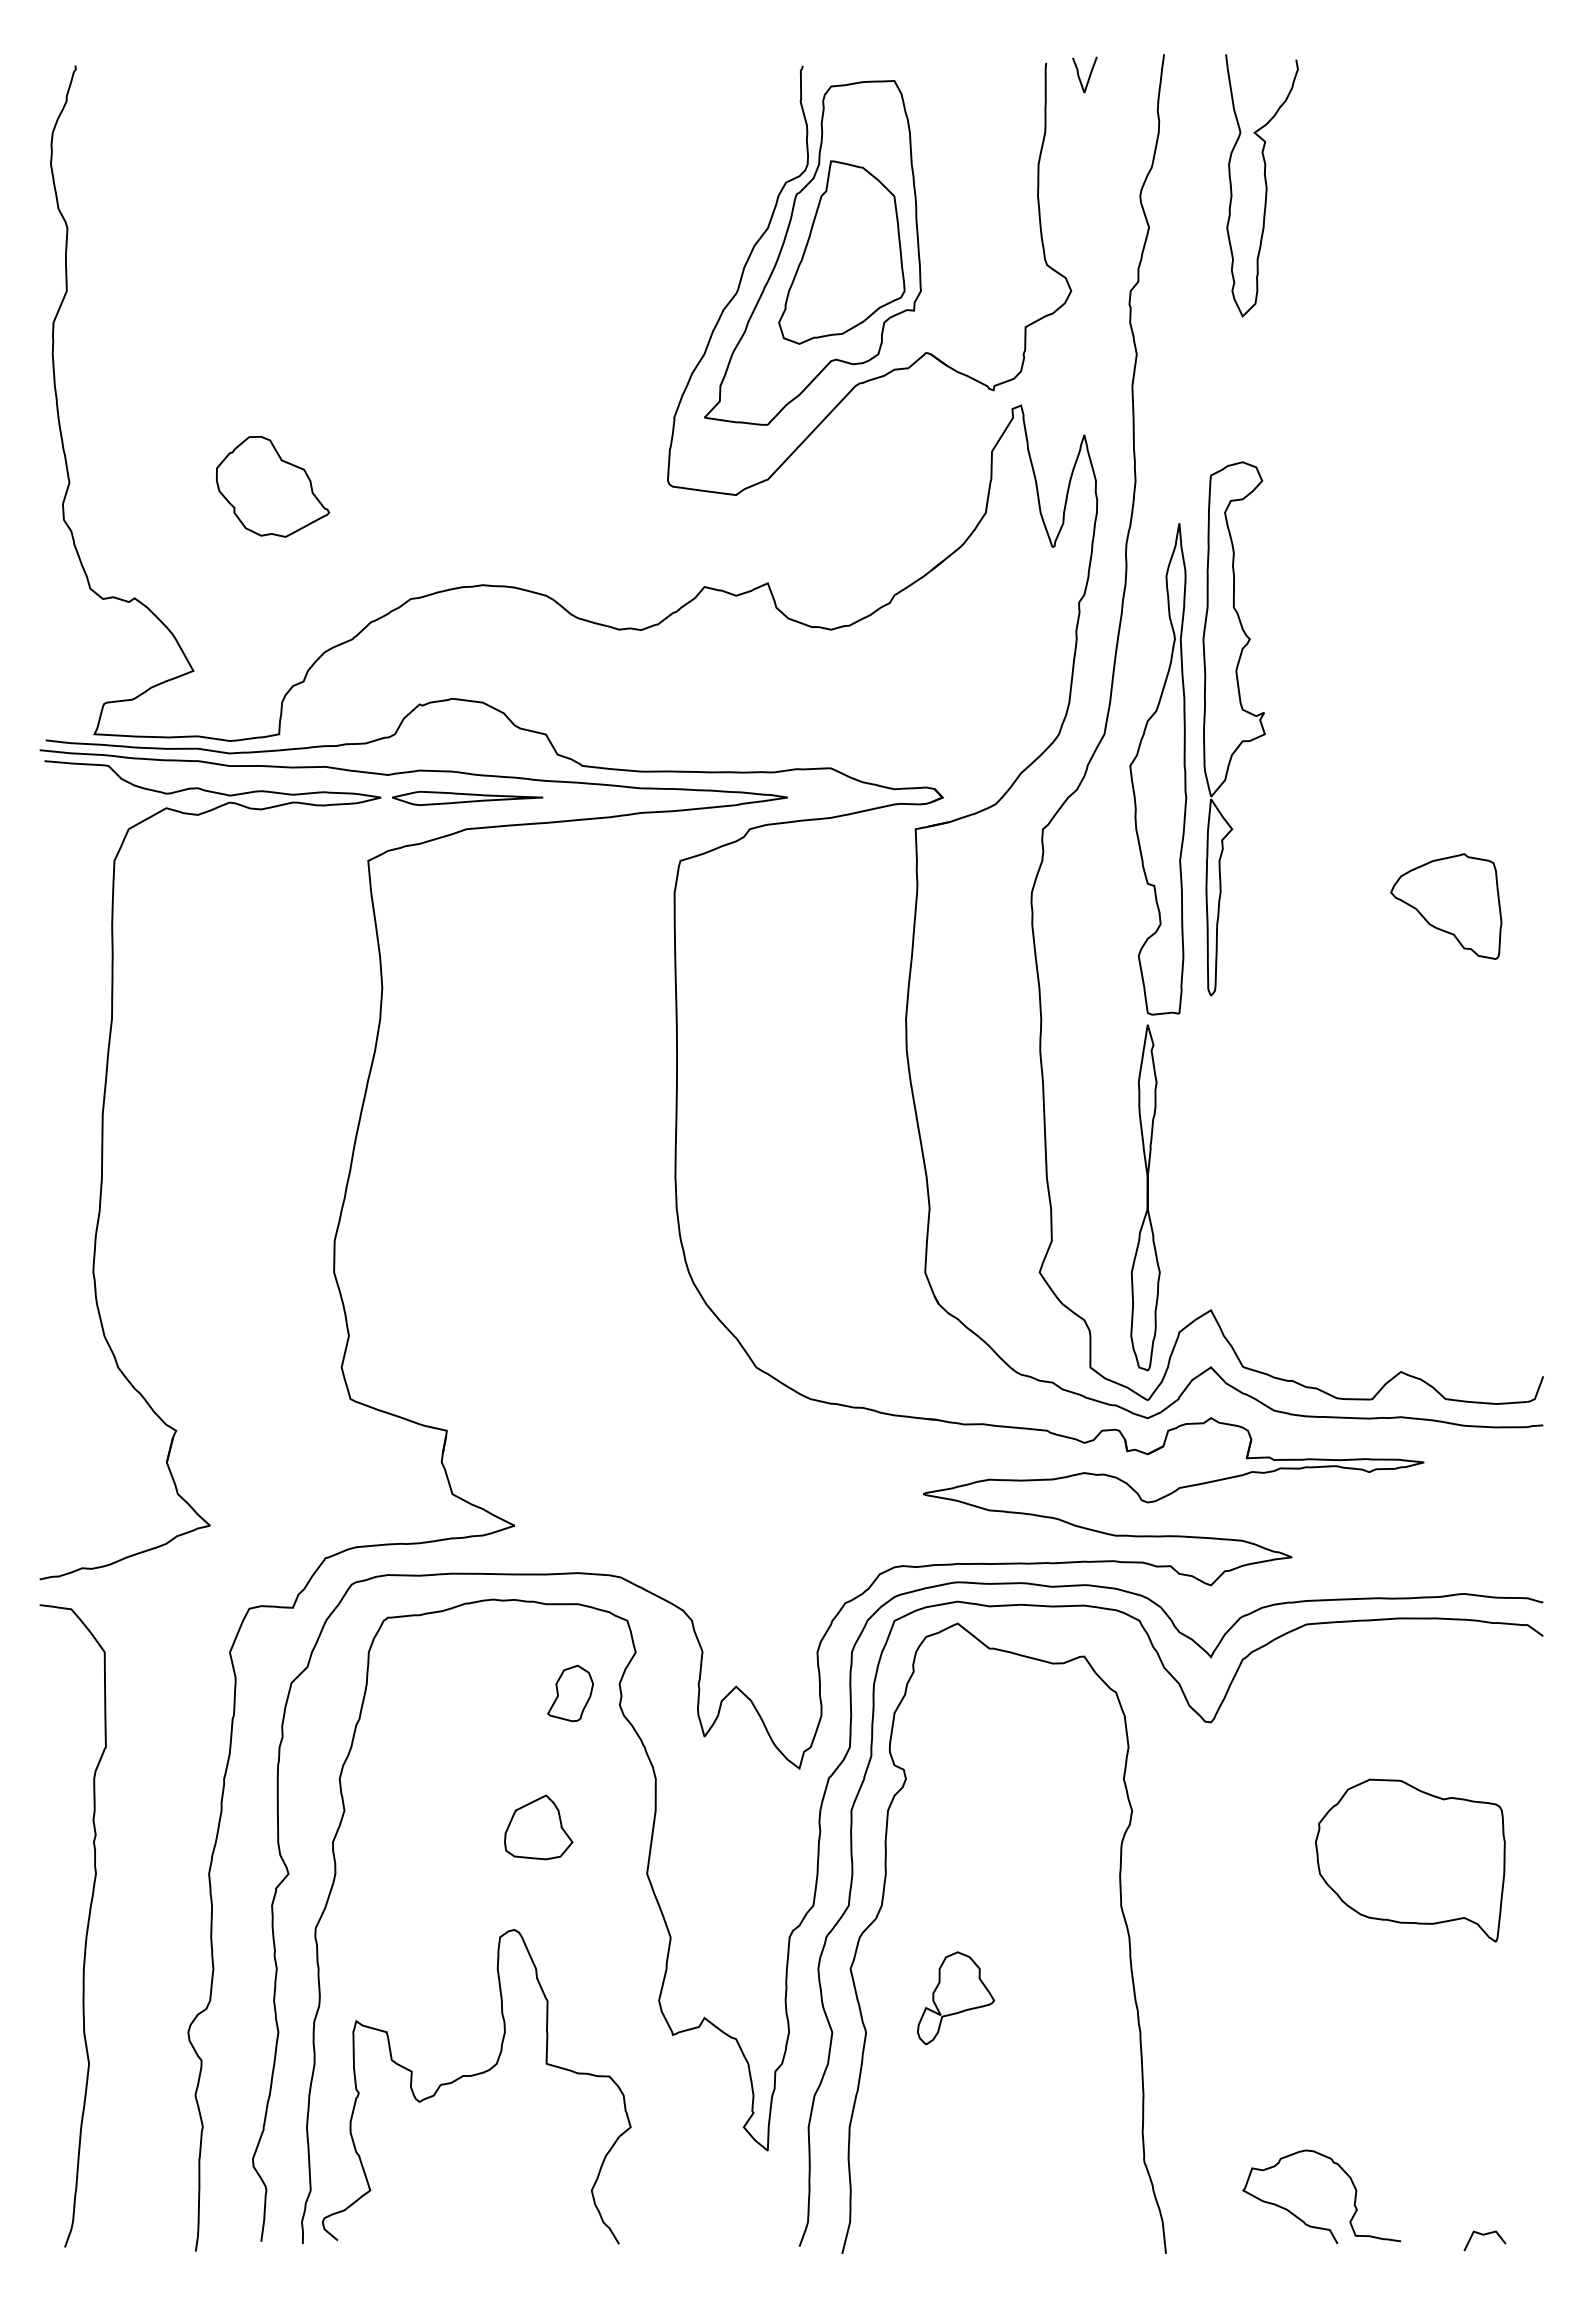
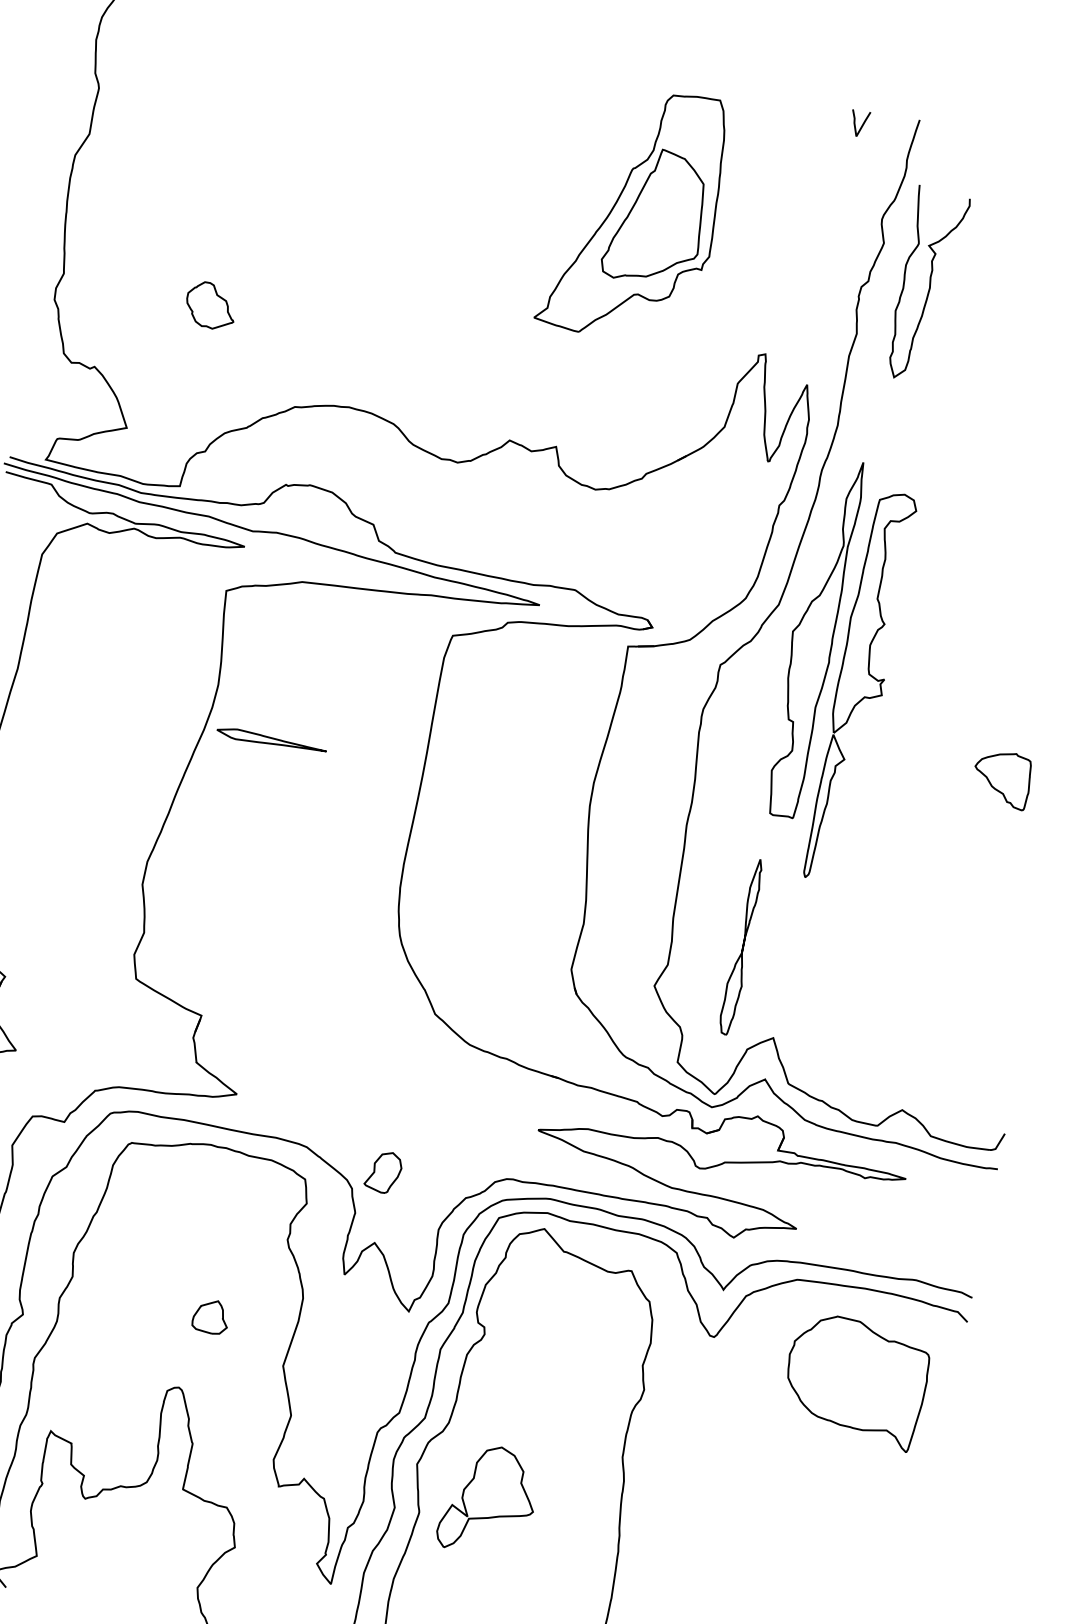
curve: (1265, 185) -> (929, 285), moved
part: (924, 352) -> (703, 301), removed
part: (273, 486) -> (211, 305), size x0.6
part: (1233, 728) -> (859, 686), moved
part: (467, 797) -> (271, 740), moved
part: (1446, 906) -> (1002, 778), size x0.7
part: (1145, 1197) -> (741, 946), size x0.7
part: (570, 1693) -> (383, 1172), moved
part: (538, 1827) -> (211, 1316), size x0.7
part: (1410, 1860) -> (855, 1381), moved
part: (956, 1998) -> (489, 1500), size x1.6

